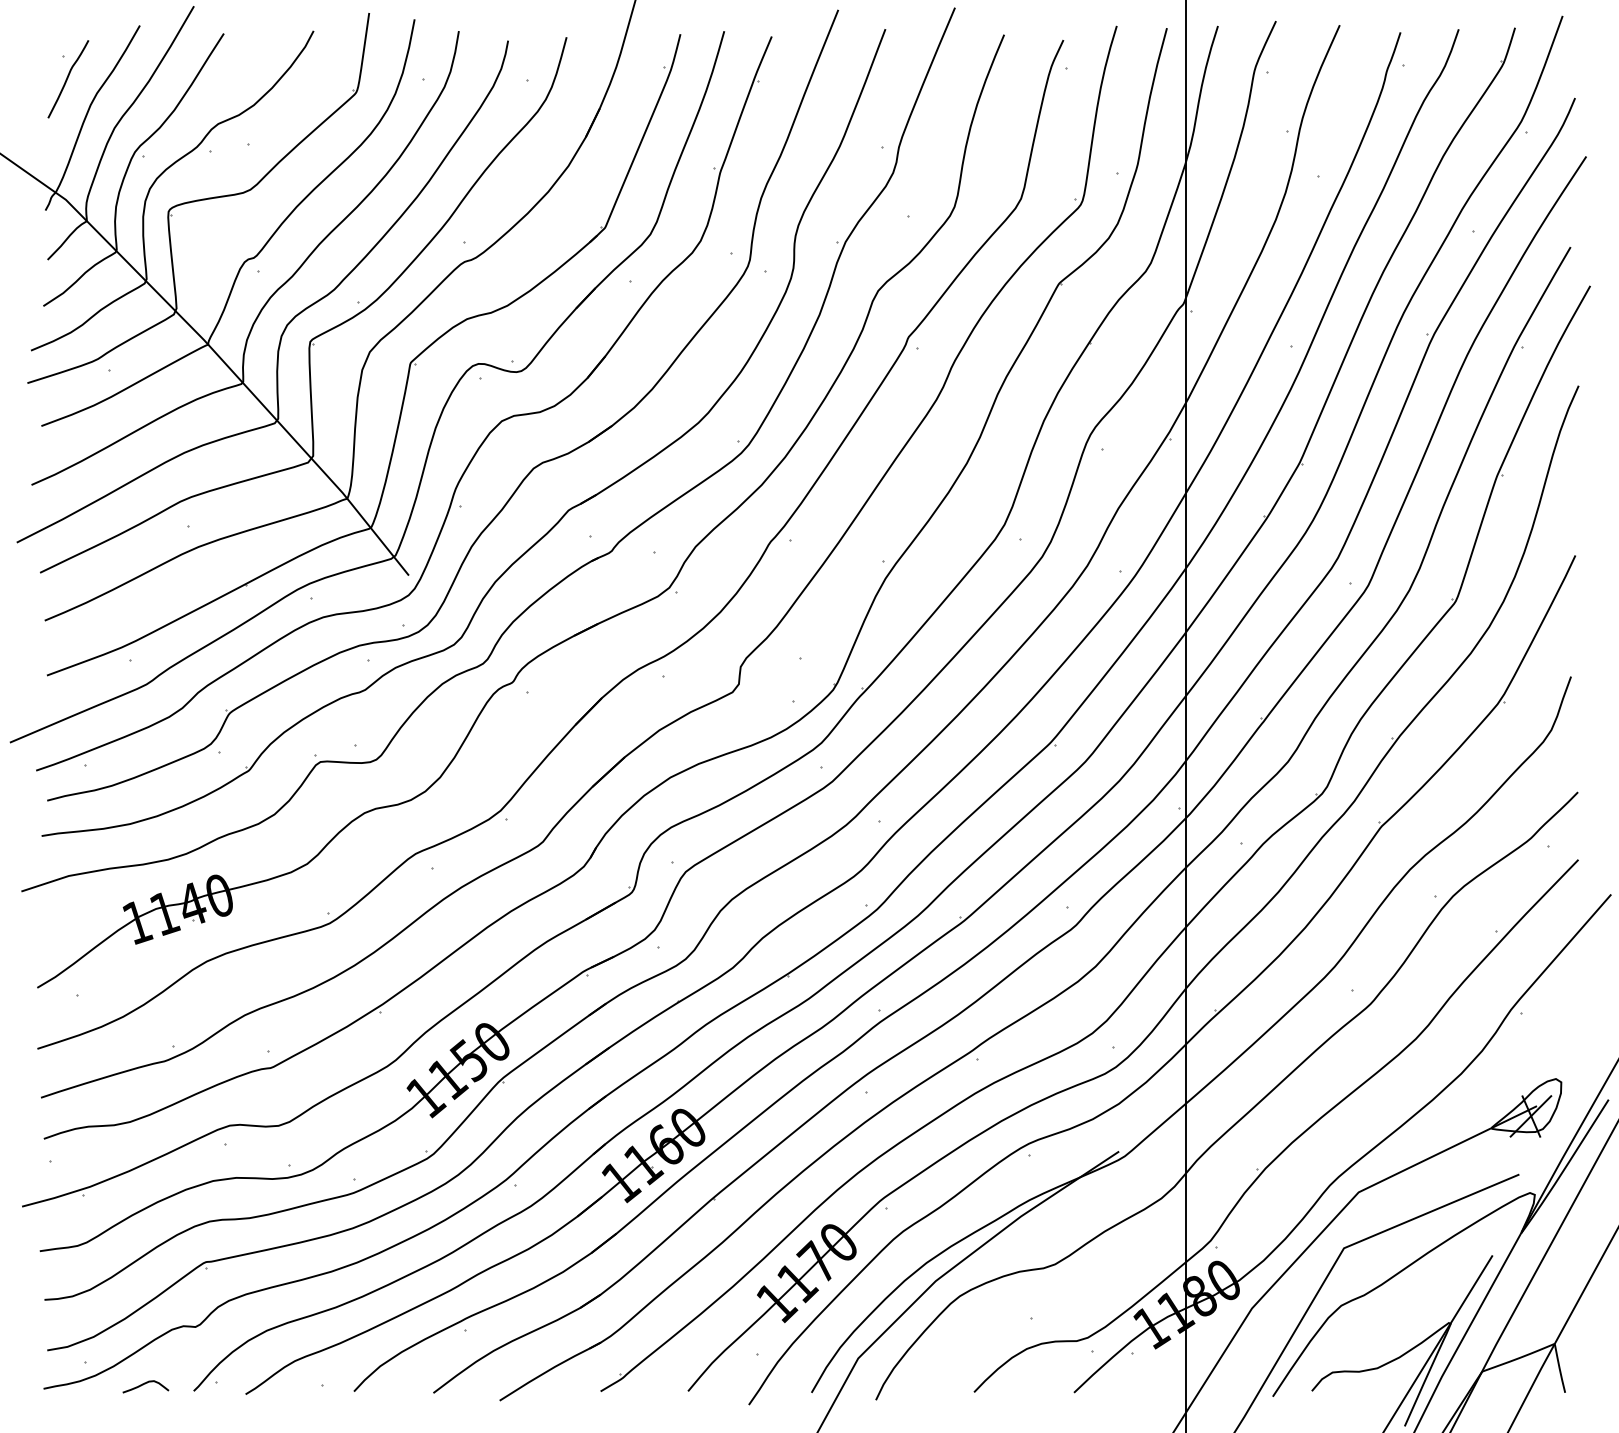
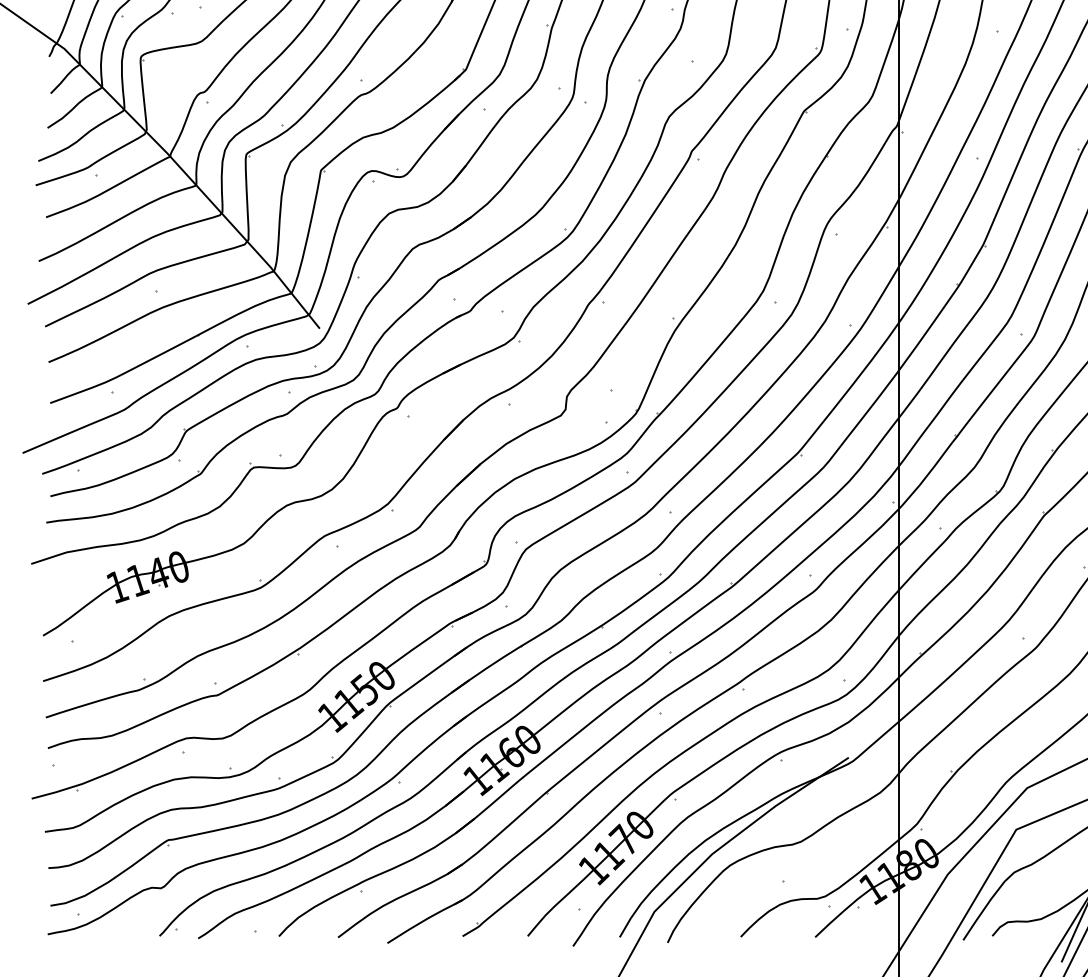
curve: (145, 1384) -> (123, 931), removed

